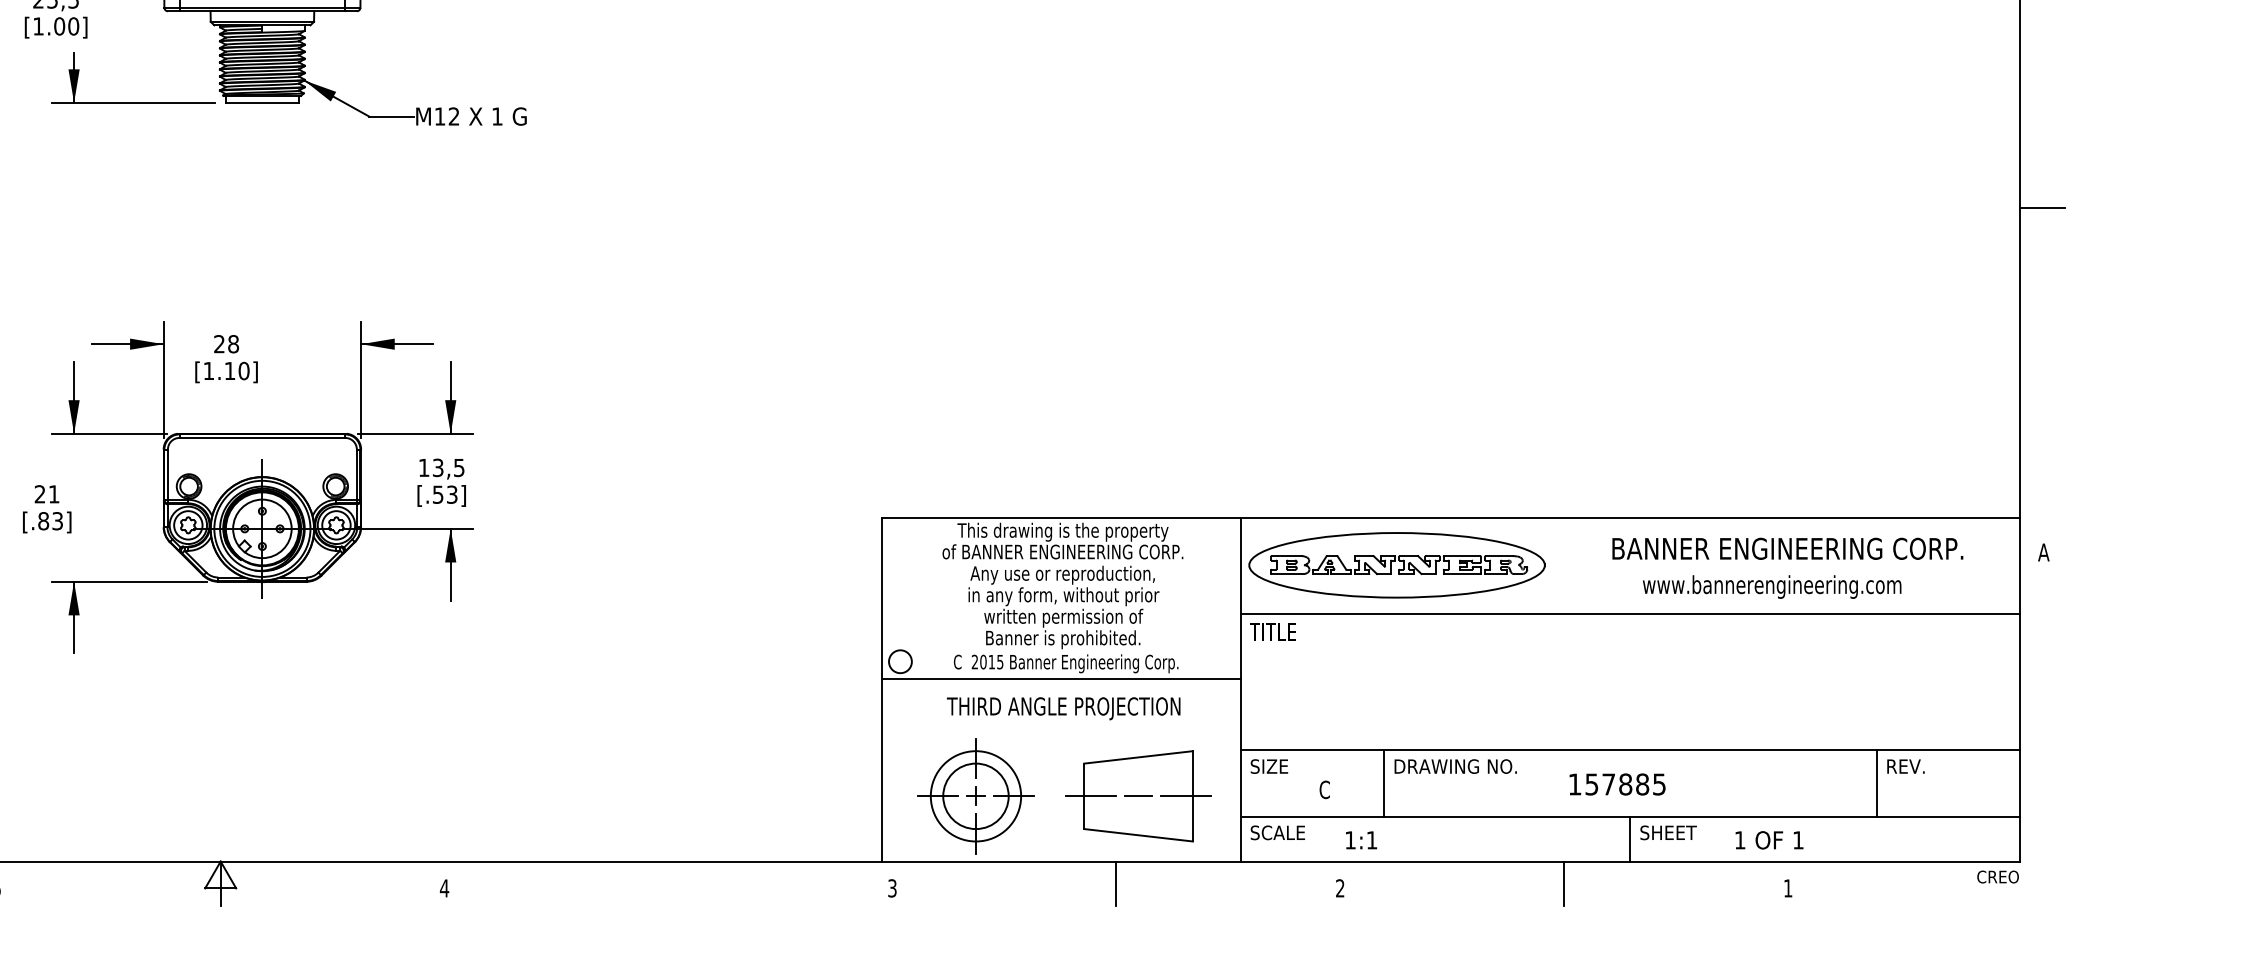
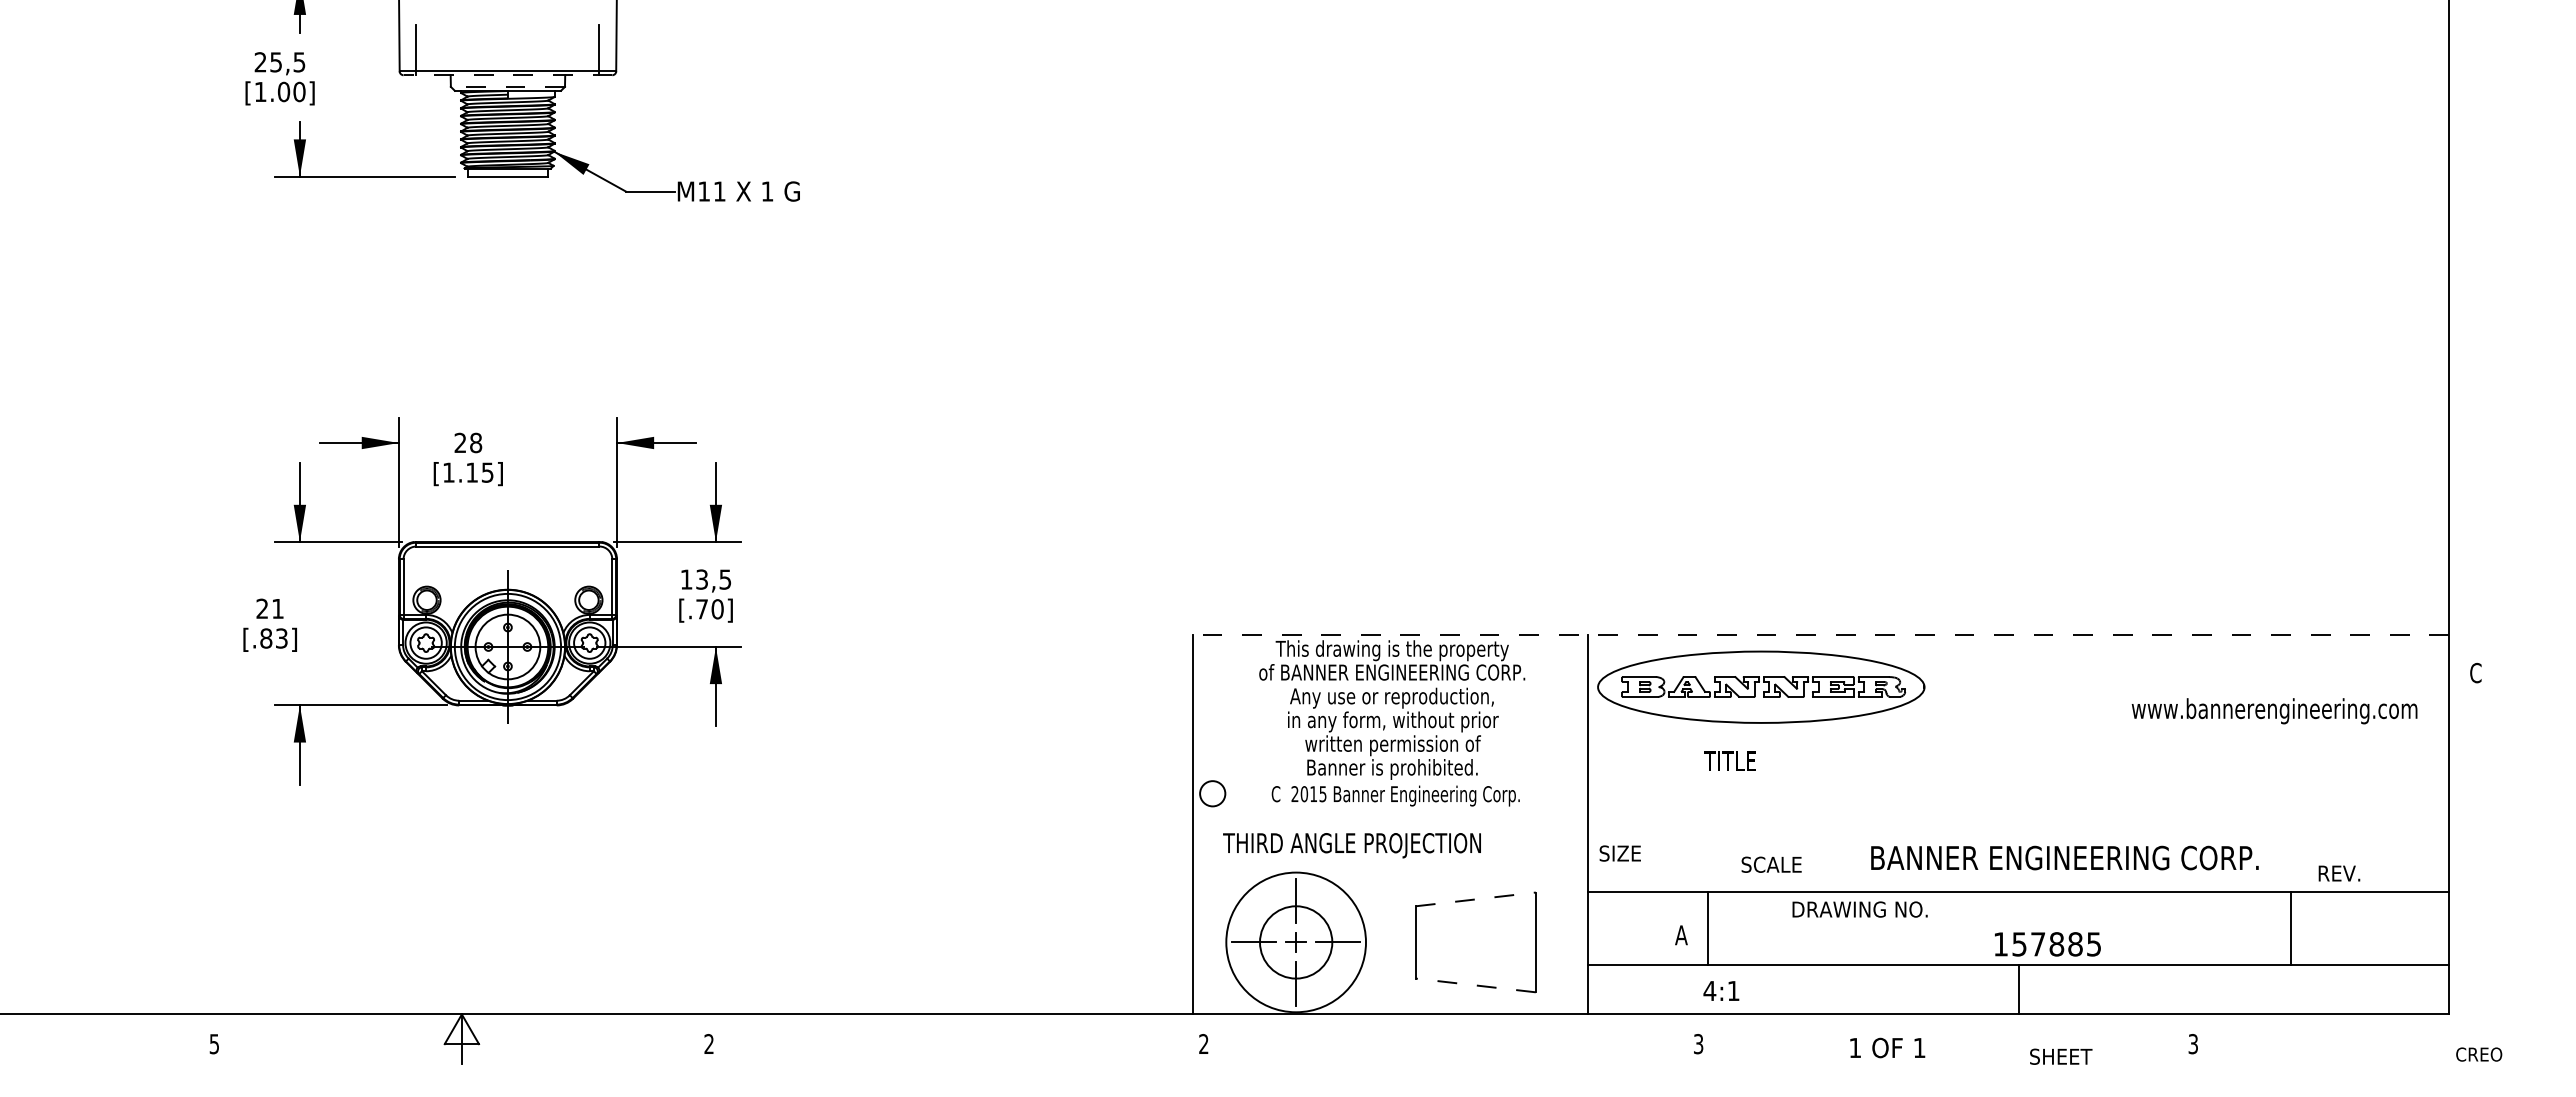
line: (262, 11) -> (507, 75), solid -> dashed
line: (262, 21) -> (507, 86), solid -> dashed
text: (453, 116) -> (719, 191), M12 -> M11
line: (2041, 207) -> (2473, 292), removed
text: (243, 370) -> (487, 472), [1.10] -> [1.15]
text: (444, 494) -> (709, 609), [.53] -> [.70]
line: (1450, 517) -> (1820, 634), solid -> dashed
text: (1787, 548) -> (2064, 857), moved
text: (2043, 551) -> (2475, 672), A -> C
text: (1772, 587) -> (2274, 711), moved
line: (1629, 614) -> (2018, 741), removed
text: (1272, 631) -> (1729, 760), moved
line: (1061, 678) -> (1390, 812), removed
text: (1063, 708) -> (1351, 845), moved
line: (1139, 757) -> (1476, 899), solid -> dashed
text: (1268, 766) -> (1619, 853), moved
text: (1455, 766) -> (1859, 909), moved
text: (1906, 766) -> (2339, 873), moved
line: (1383, 782) -> (1707, 927), moved
text: (1617, 784) -> (2047, 944), moved
text: (1324, 790) -> (1681, 935), C -> A
circle: (976, 796) -> (1296, 942), size x1.4
line: (1091, 796) -> (1423, 942), removed
line: (1138, 796) -> (1475, 942), removed
line: (1185, 796) -> (1527, 942), removed
text: (1277, 832) -> (1771, 864), moved
text: (1668, 832) -> (2061, 1056), moved
line: (1138, 835) -> (1475, 985), solid -> dashed
text: (1350, 839) -> (1709, 990), 1:1 -> 4:1
text: (1769, 839) -> (1887, 1047), moved
text: (1998, 876) -> (2479, 1054), moved
line: (1116, 883) -> (1451, 1038), removed
line: (1564, 883) -> (1946, 1038), removed
text: (444, 887) -> (709, 1043), 4 -> 2
text: (892, 888) -> (1203, 1044), 3 -> 2
text: (1340, 888) -> (1698, 1044), 2 -> 3
text: (1787, 888) -> (2192, 1044), 1 -> 3

